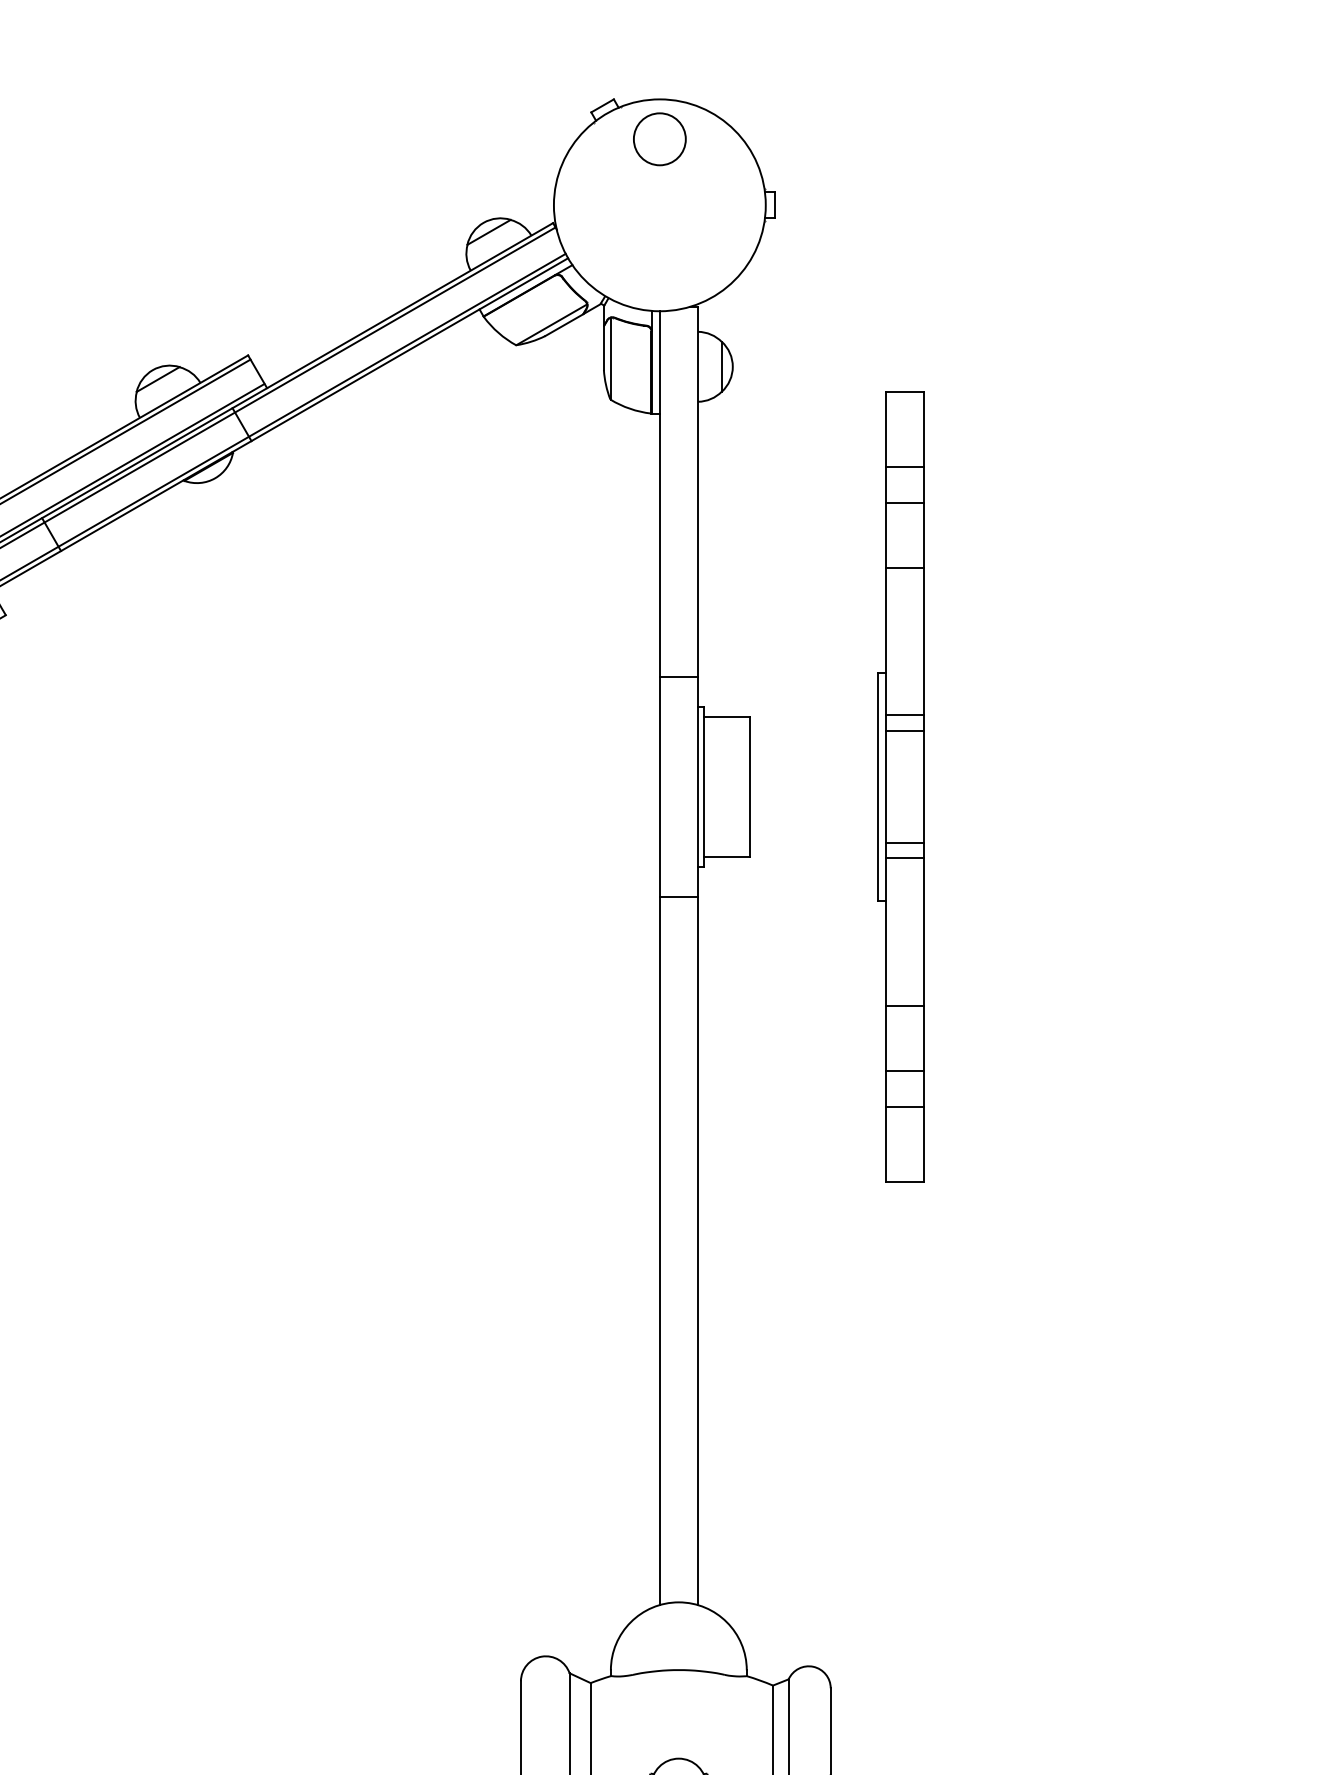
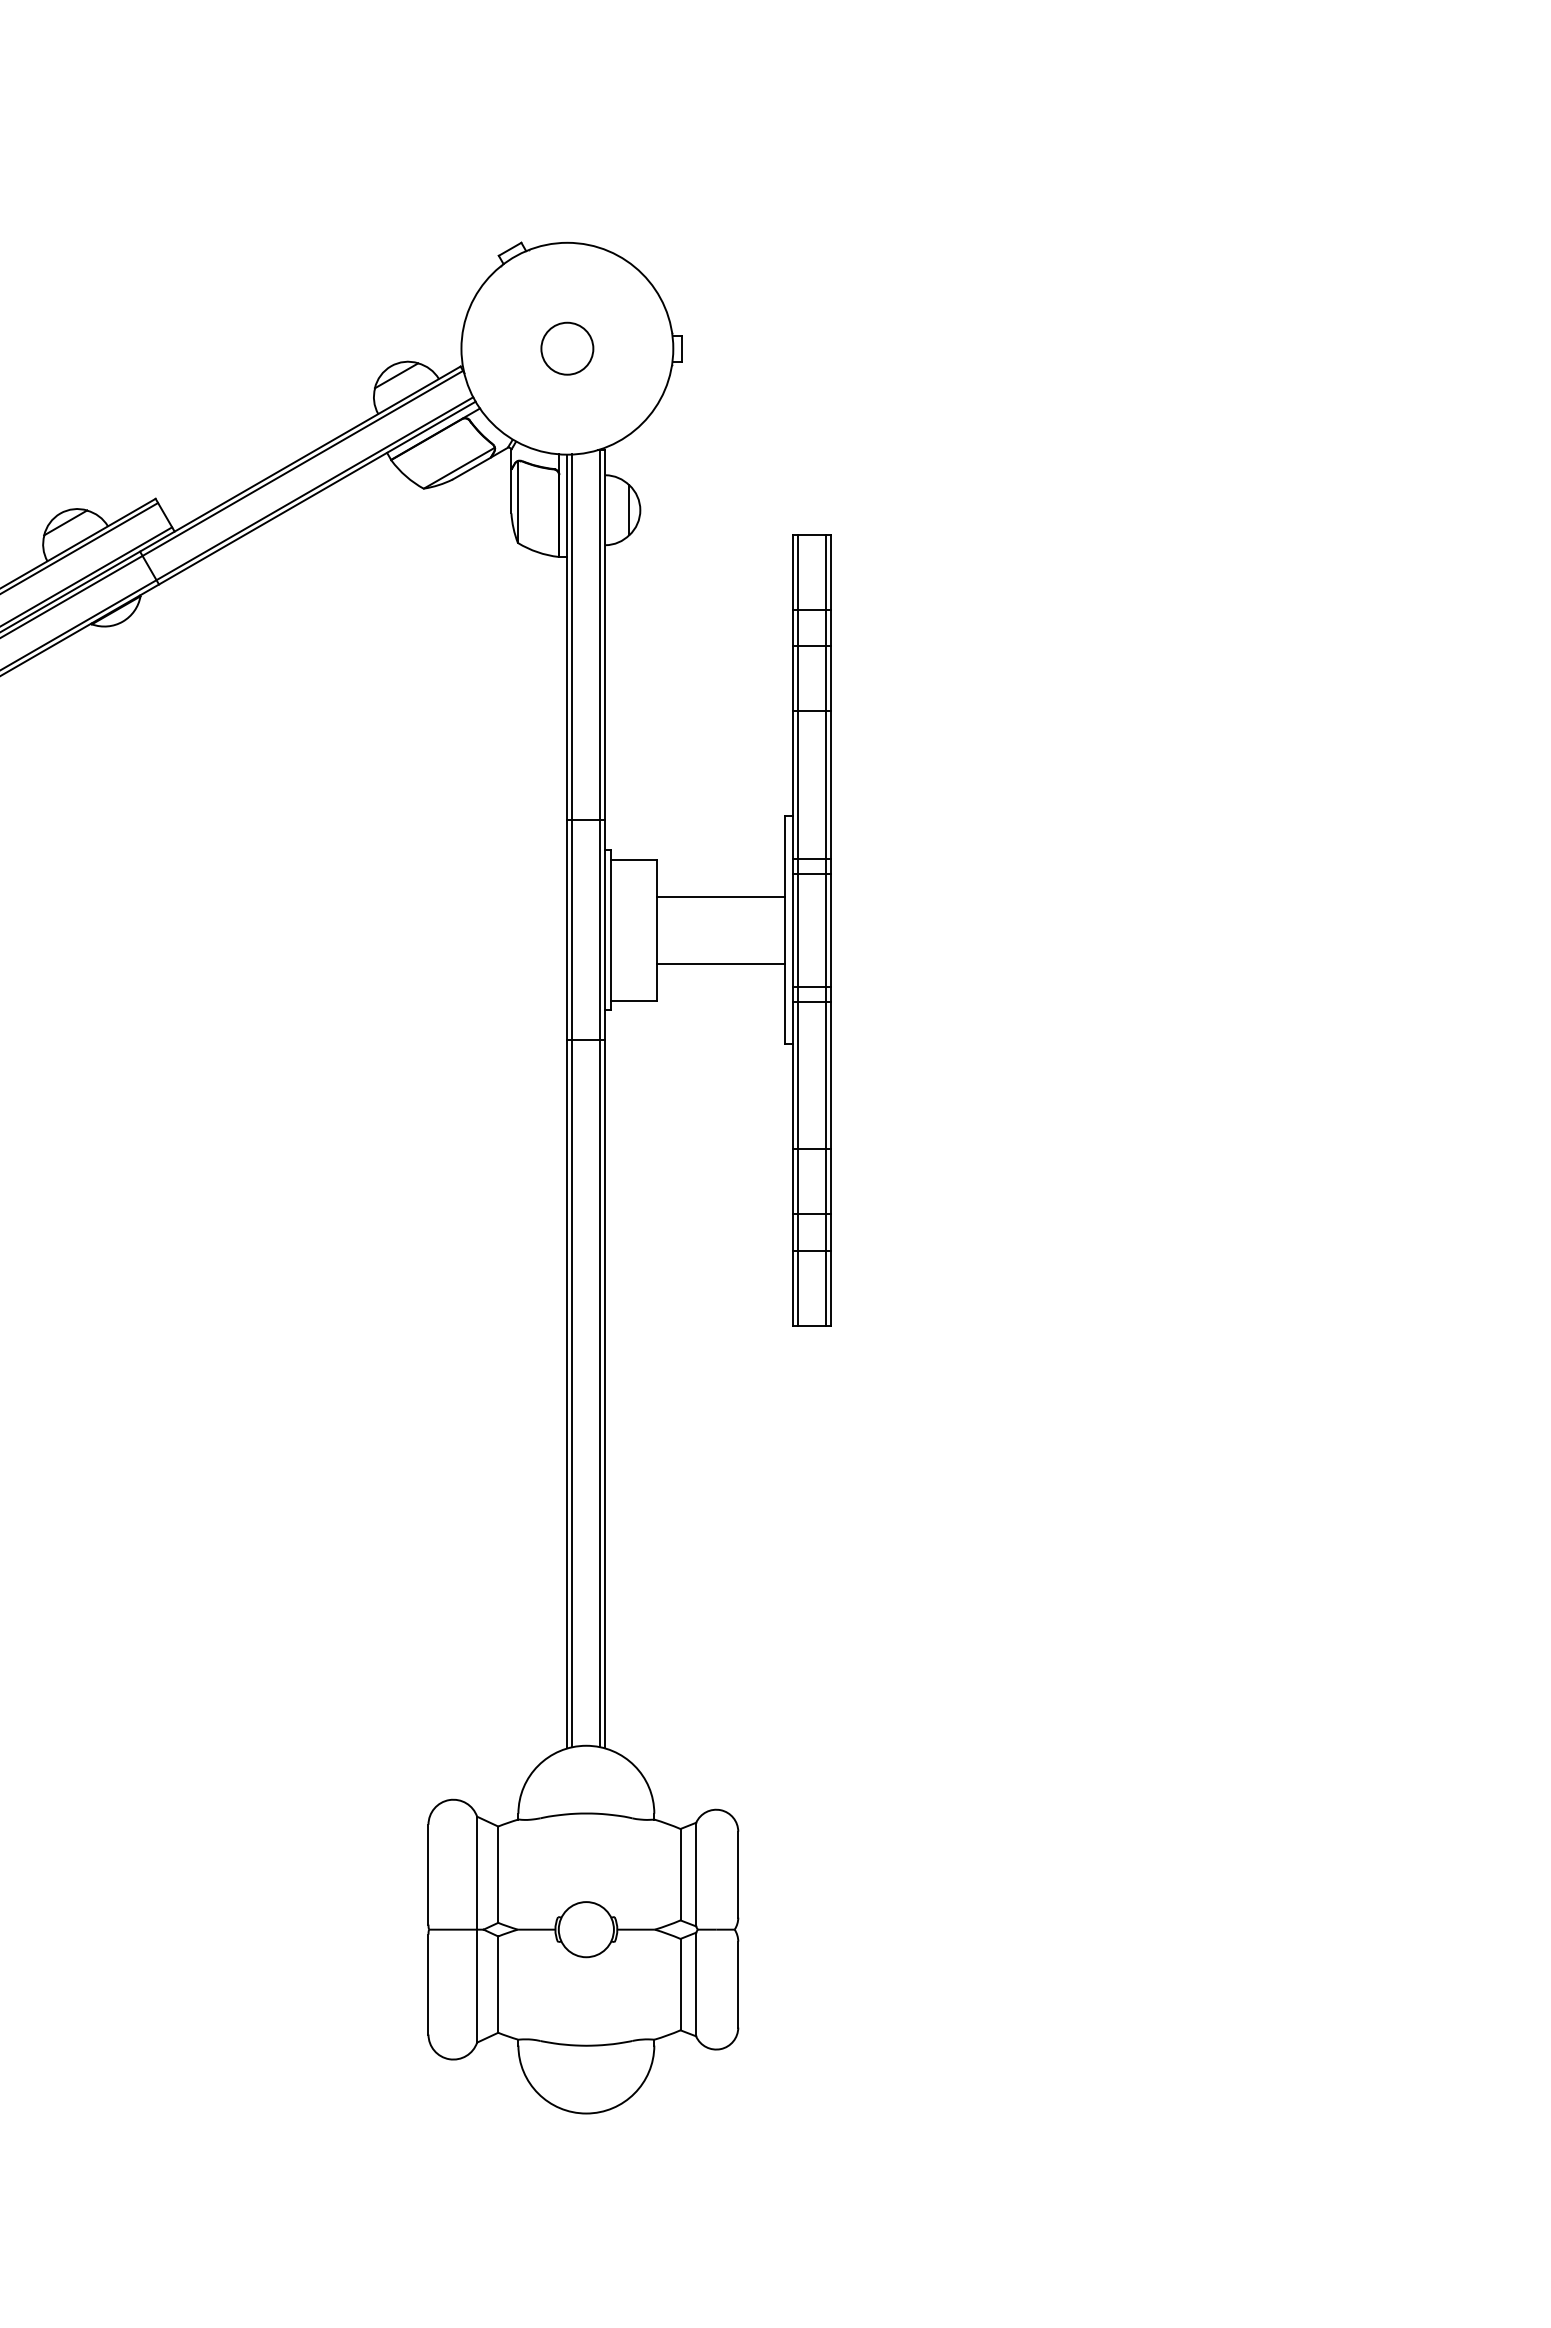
circle: (659, 139) -> (567, 348), moved
line: (813, 753) -> (721, 896), added
line: (890, 787) -> (798, 930), added
line: (918, 787) -> (826, 930), added
line: (813, 820) -> (721, 963), added
line: (692, 955) -> (600, 1098), added
line: (664, 957) -> (572, 1100), added

